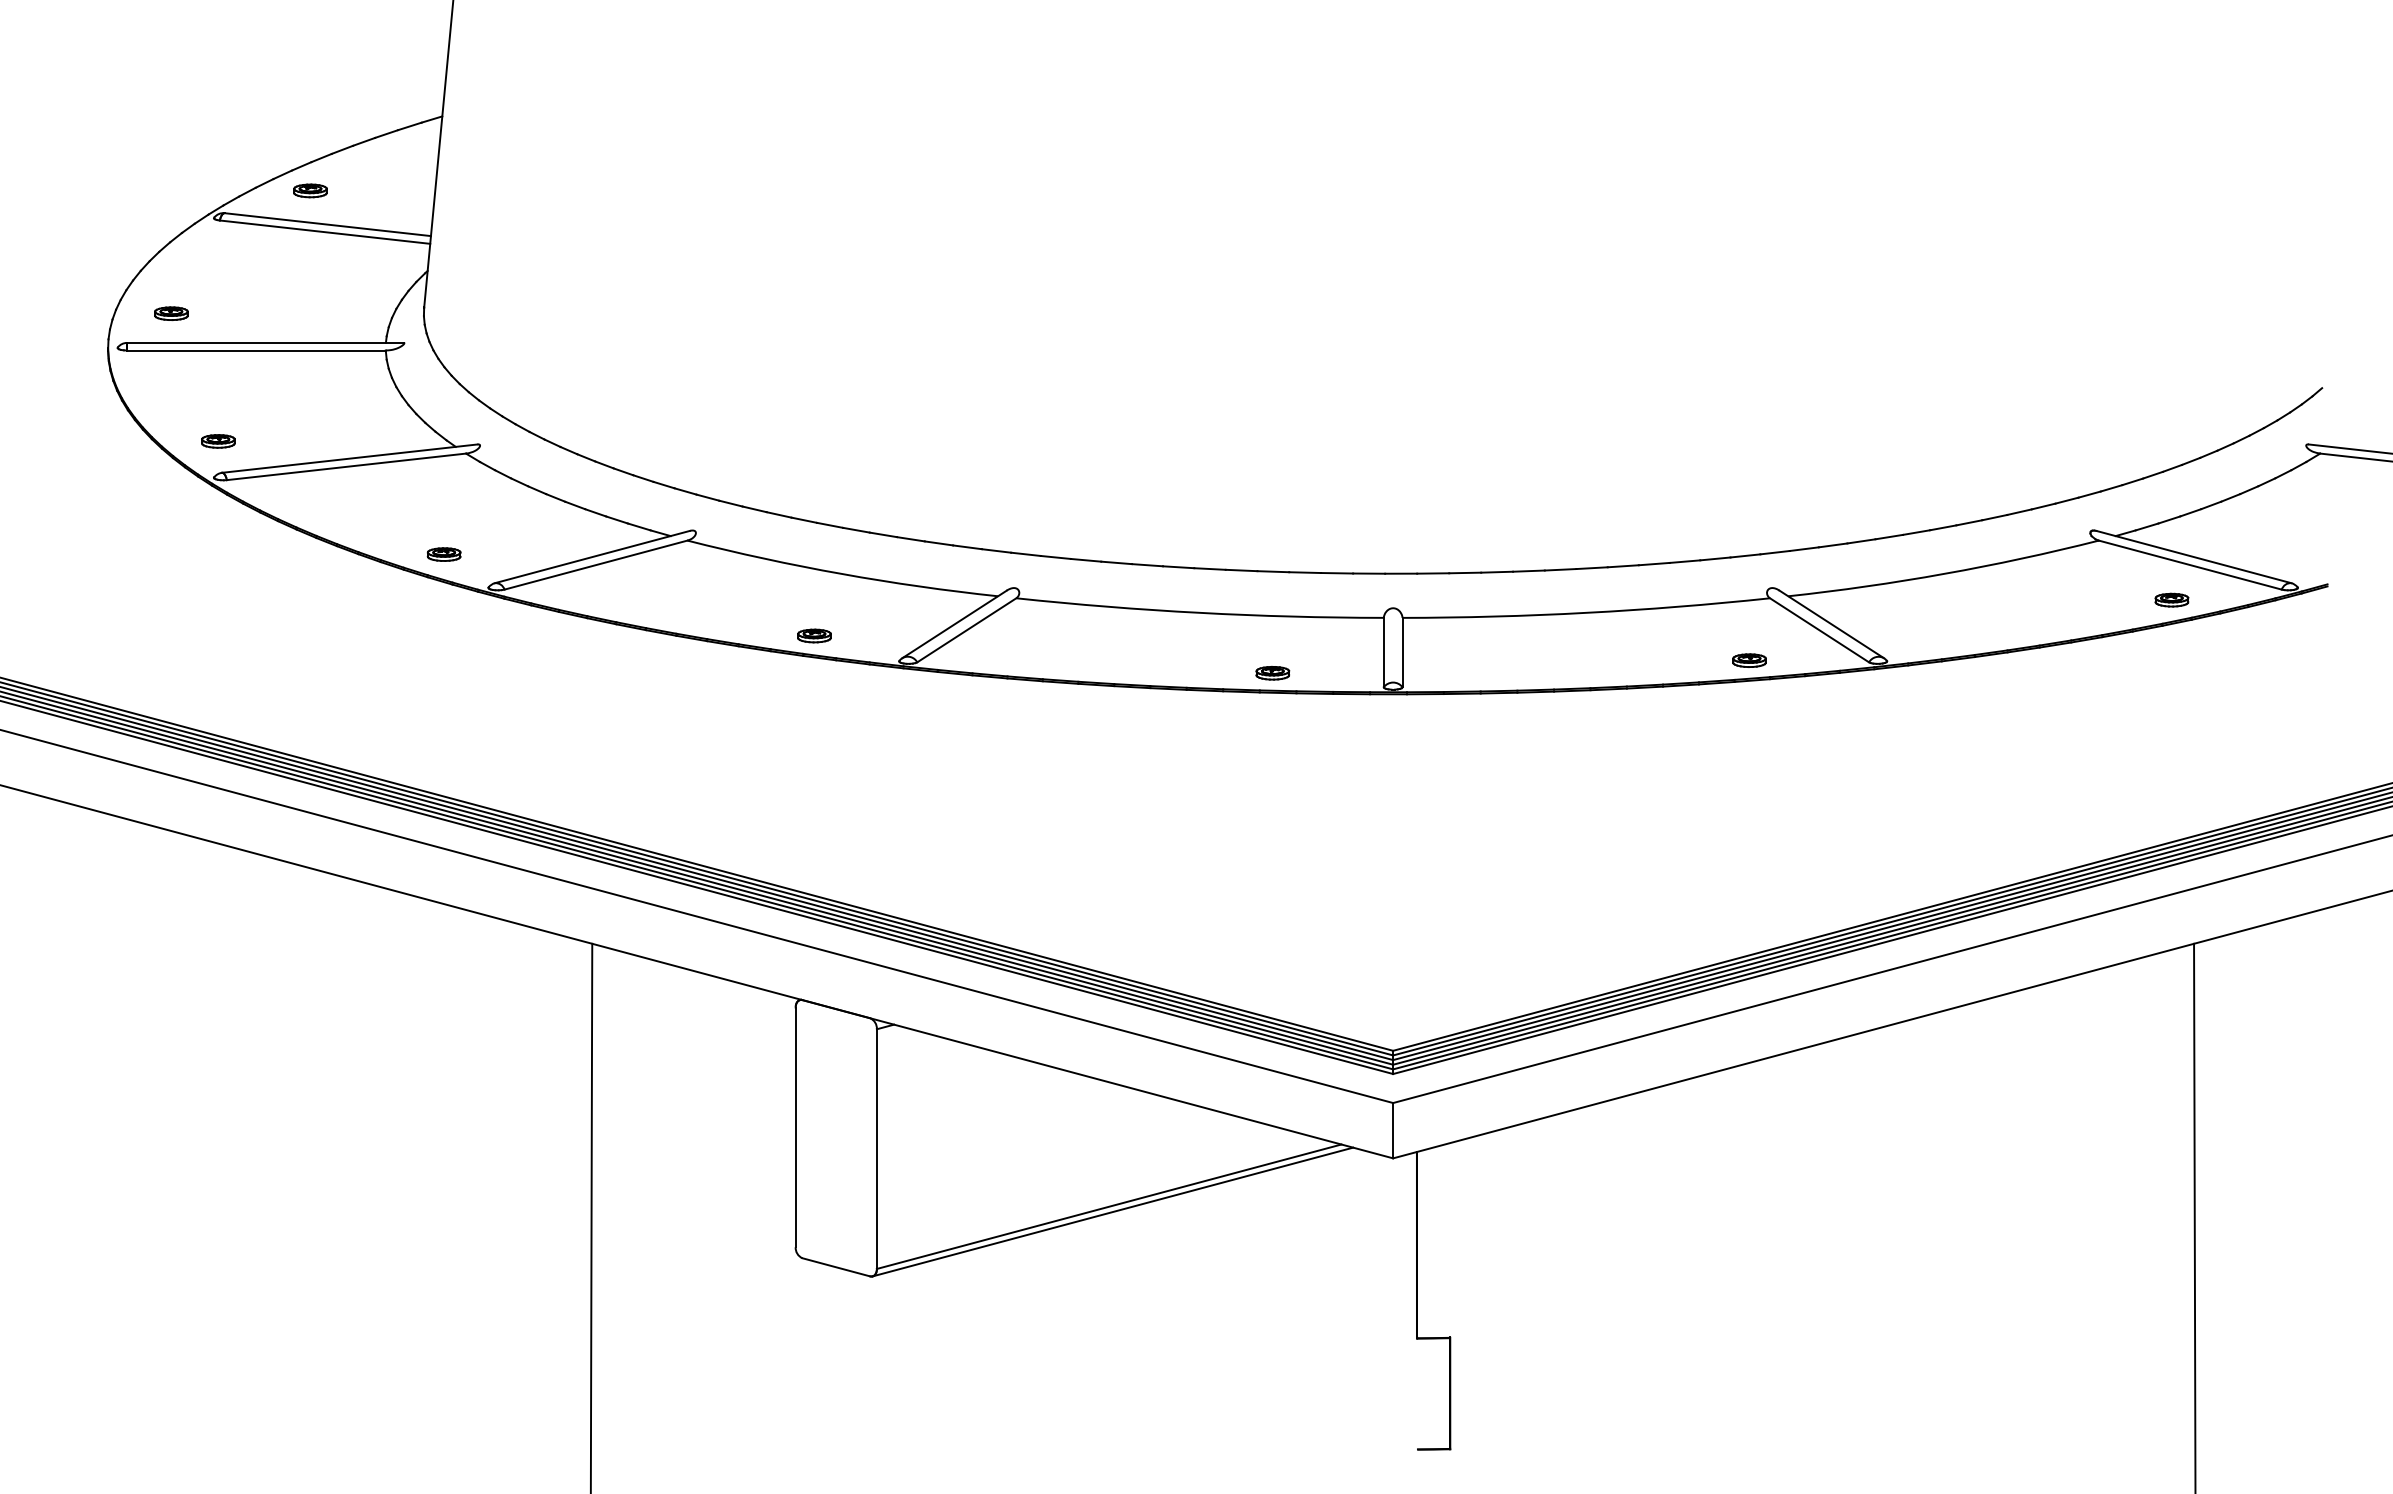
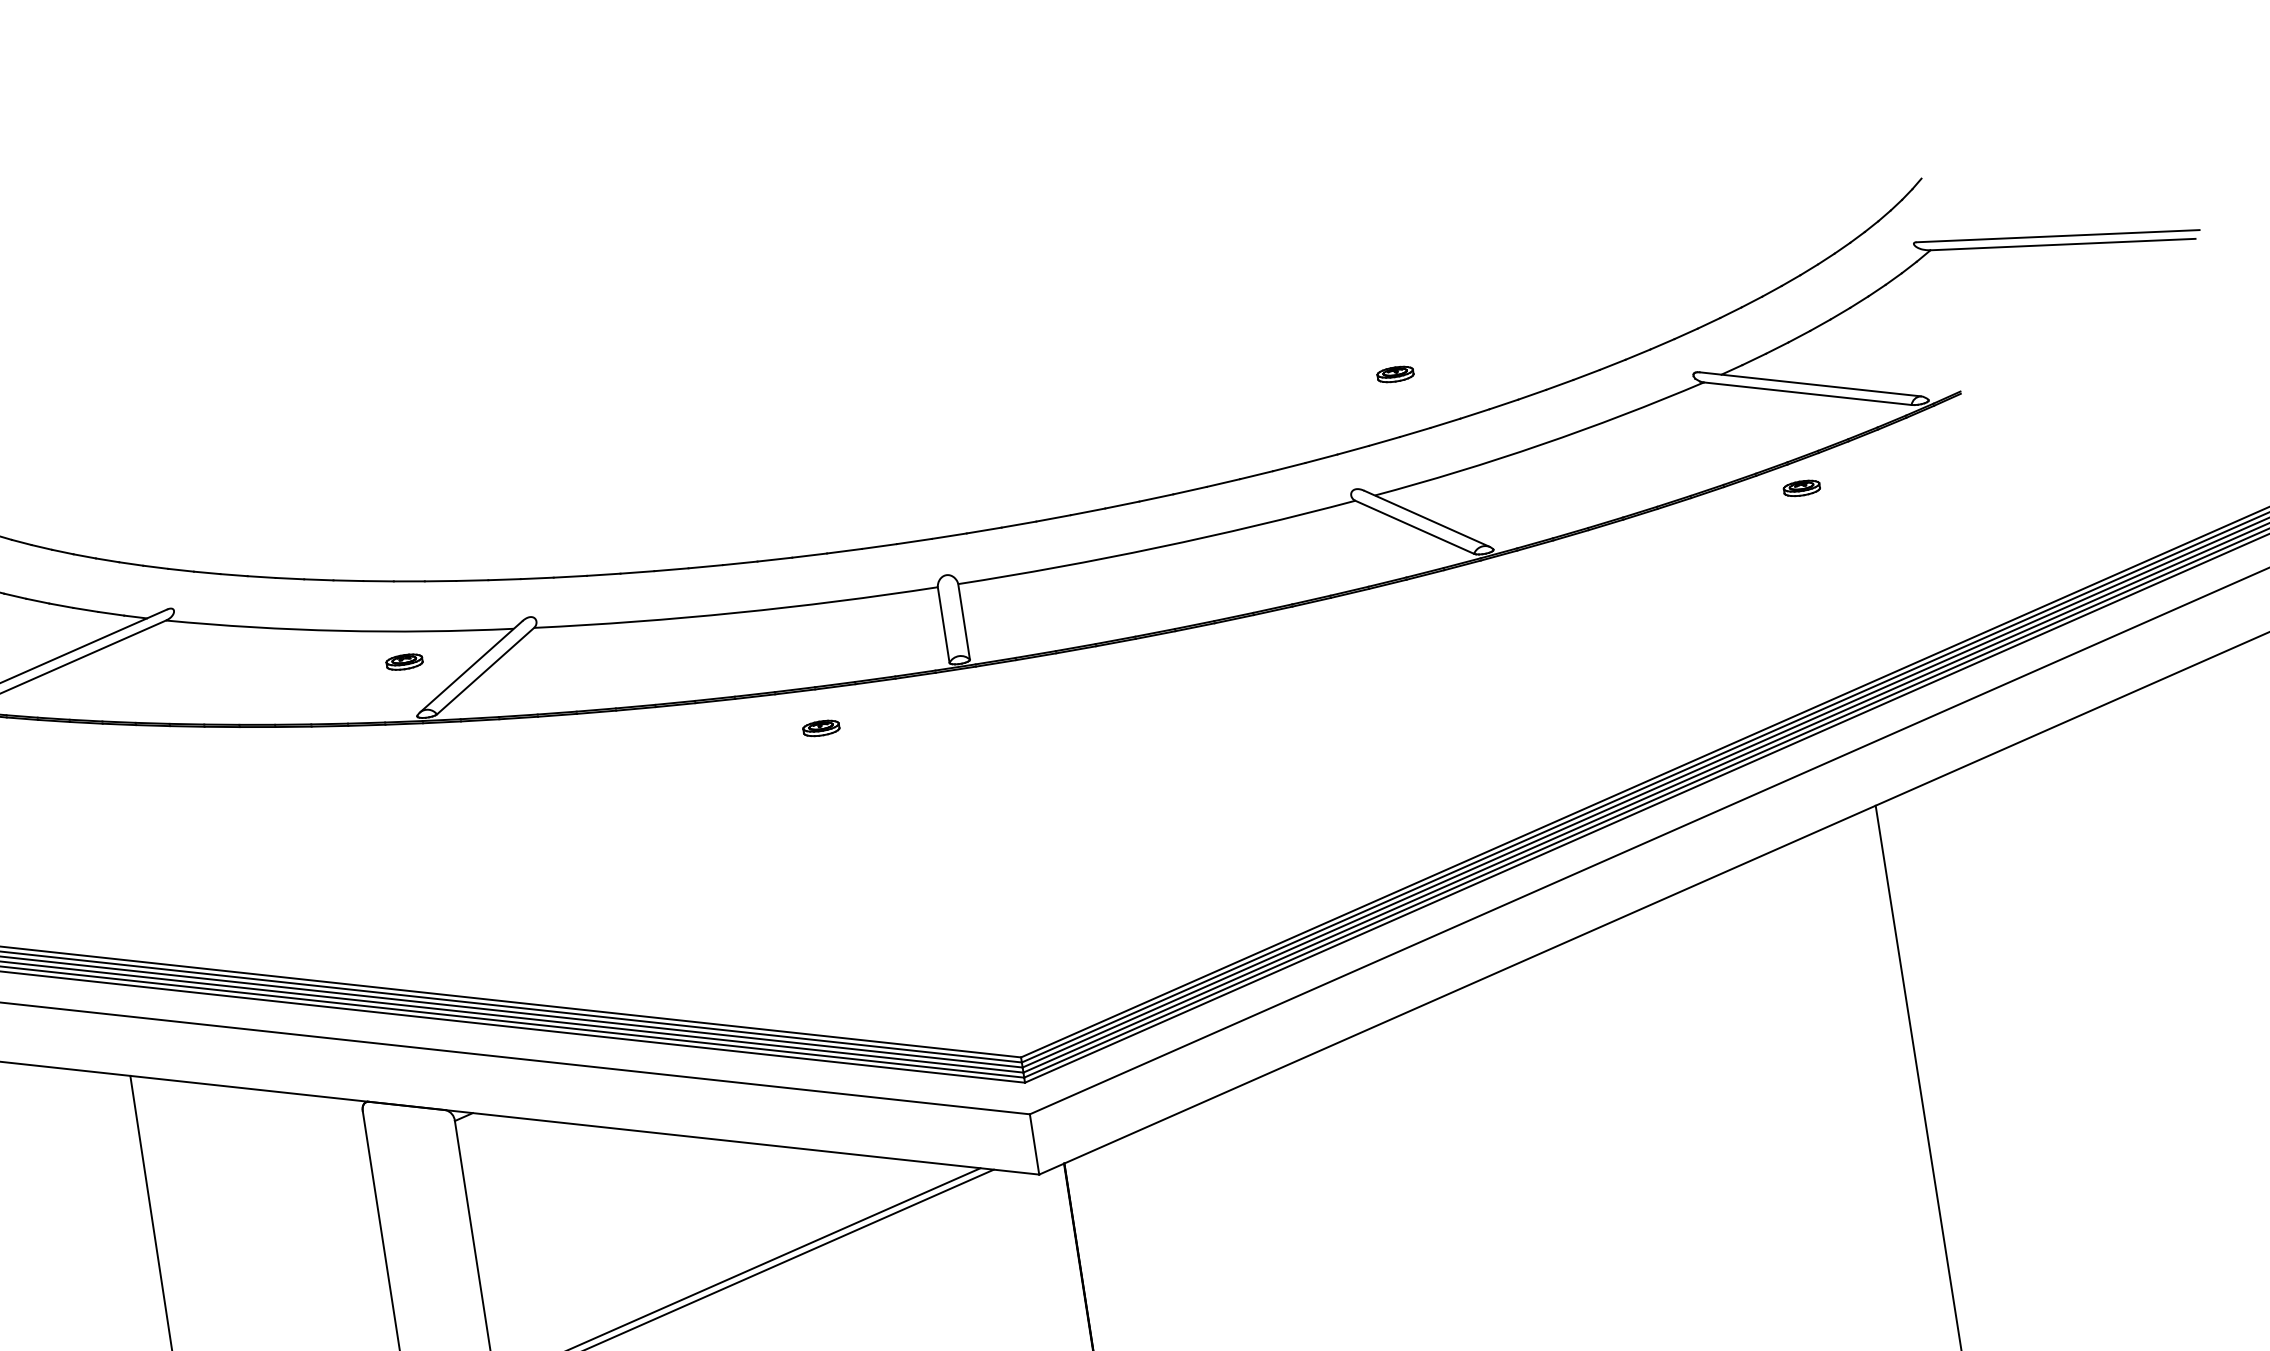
part: (2171, 599) -> (1801, 487), moved
part: (814, 635) -> (404, 661), moved
part: (1749, 660) -> (1395, 374), moved
part: (1272, 673) -> (821, 728), moved

